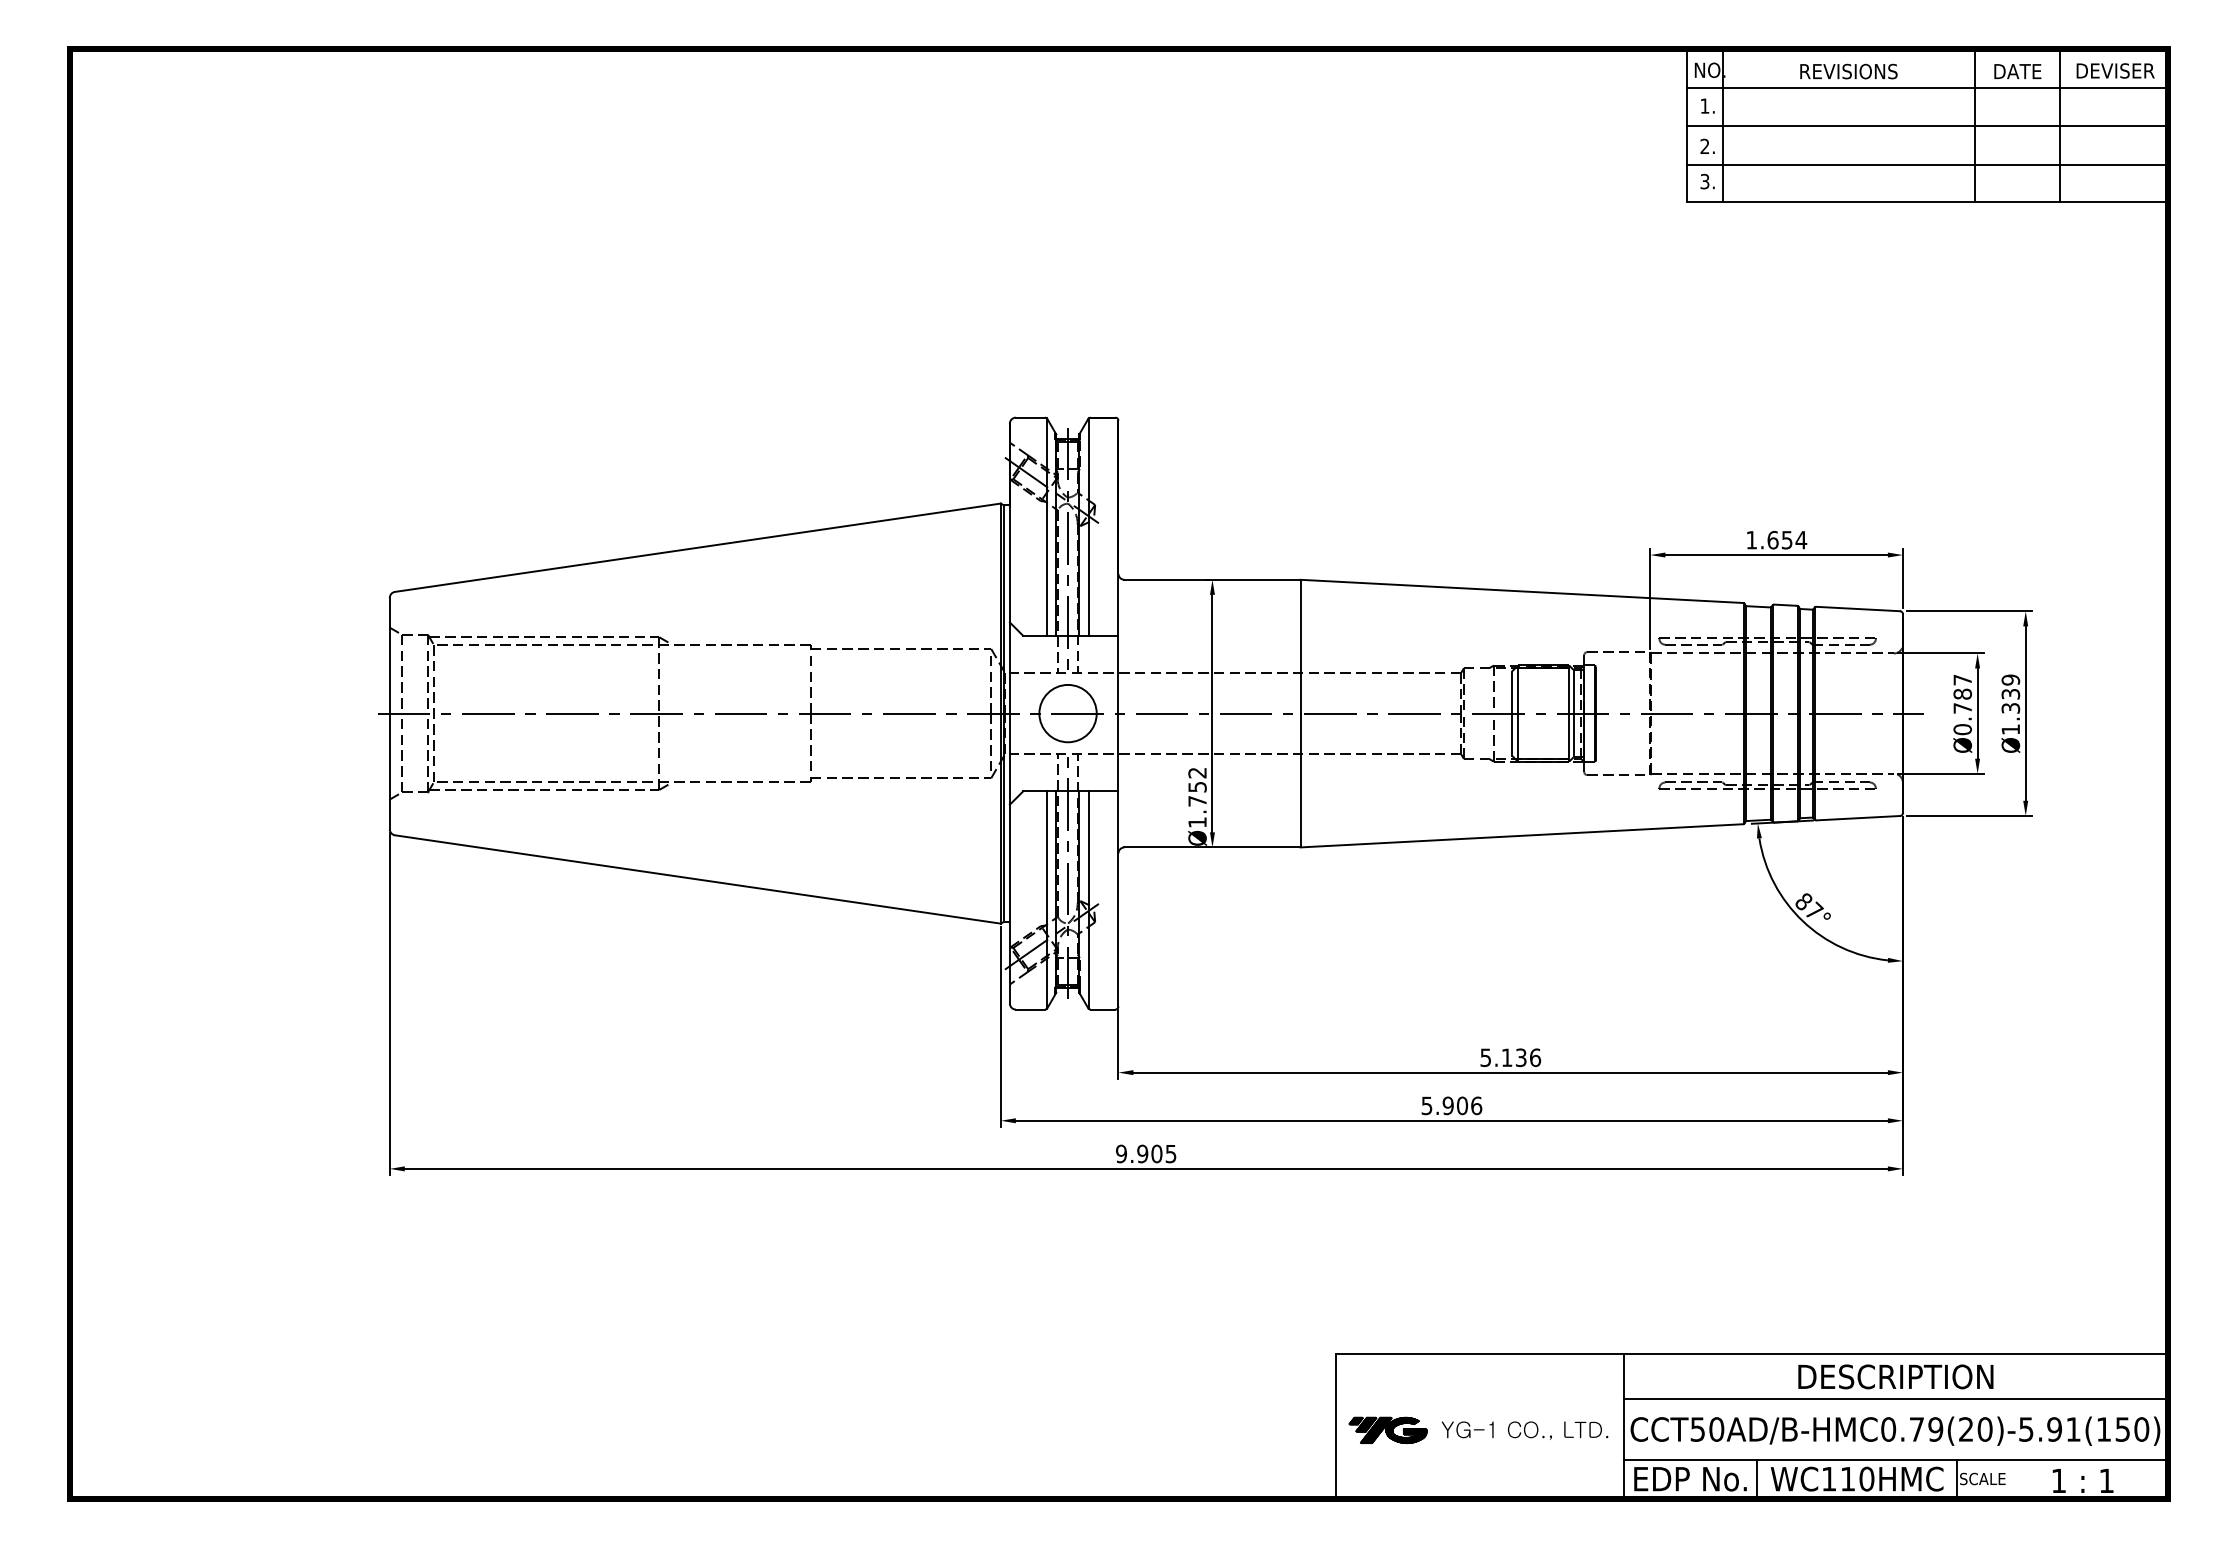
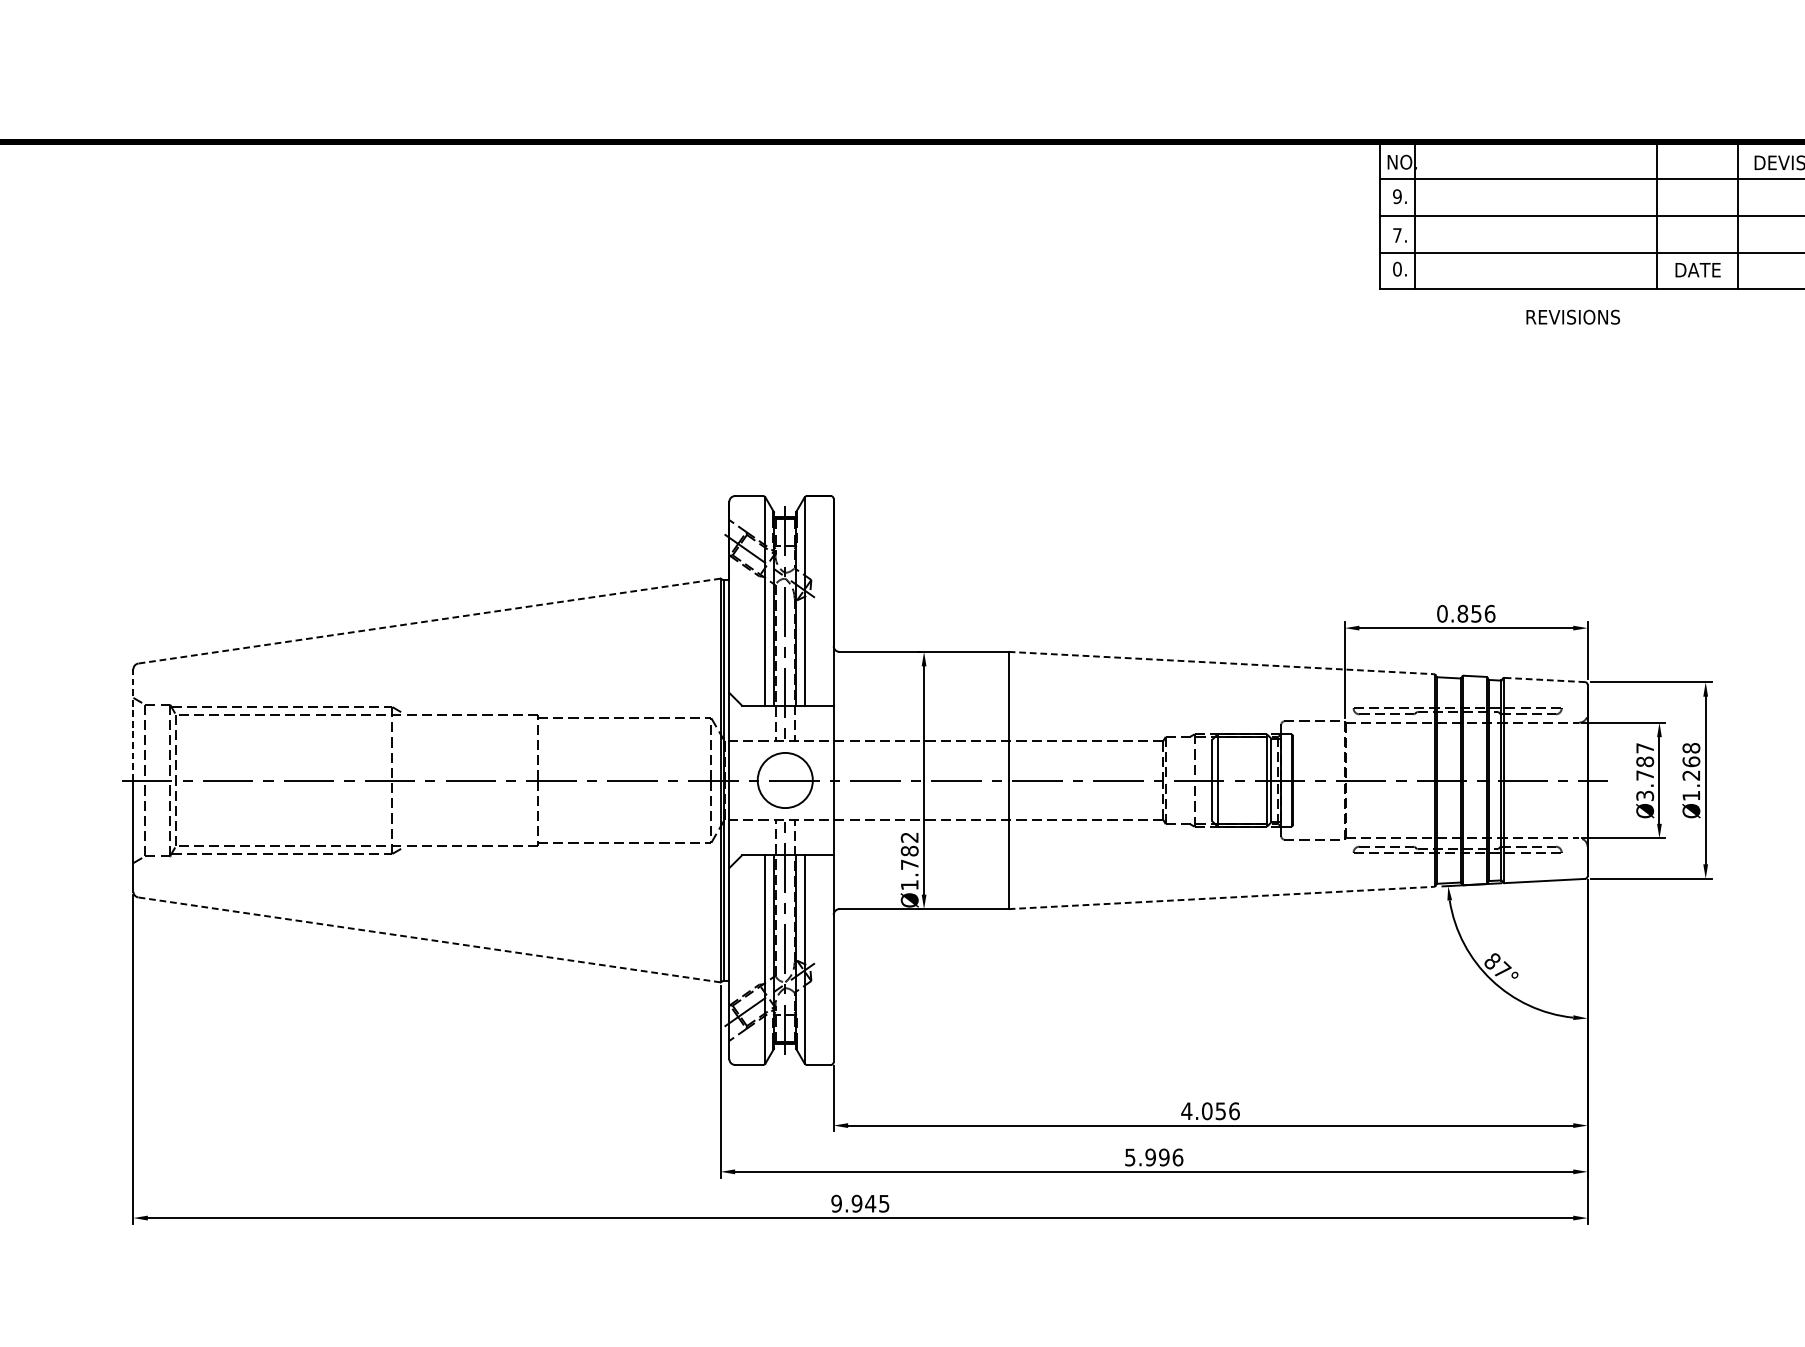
text: (1848, 71) -> (1572, 317), moved
text: (2017, 71) -> (1697, 270), moved
text: (1704, 105) -> (1396, 196), 1. -> 9.
text: (1704, 145) -> (1396, 234), 2. -> 7.
text: (1704, 181) -> (1396, 269), 3. -> 0.
text: (1776, 539) -> (1466, 613), 1.654 -> 0.856
line: (697, 547) -> (429, 620), solid -> dashed
line: (1522, 591) -> (1222, 663), solid -> dashed
line: (1858, 609) -> (1544, 680), solid -> dashed
line: (389, 655) -> (133, 724), solid -> dashed
text: (2010, 693) -> (1691, 761), Ø1.339 -> Ø1.268
text: (1962, 729) -> (1644, 795), Ø0.787 -> Ø3.787
text: (1197, 786) -> (909, 850), Ø1.752 -> Ø1.782
line: (1522, 835) -> (1222, 897), solid -> dashed
line: (697, 879) -> (429, 939), solid -> dashed
text: (1503, 1057) -> (1203, 1111), 5.136 -> 4.056
text: (1461, 1106) -> (1163, 1158), 5.906 -> 5.996
text: (1156, 1153) -> (870, 1203), 9.905 -> 9.945

